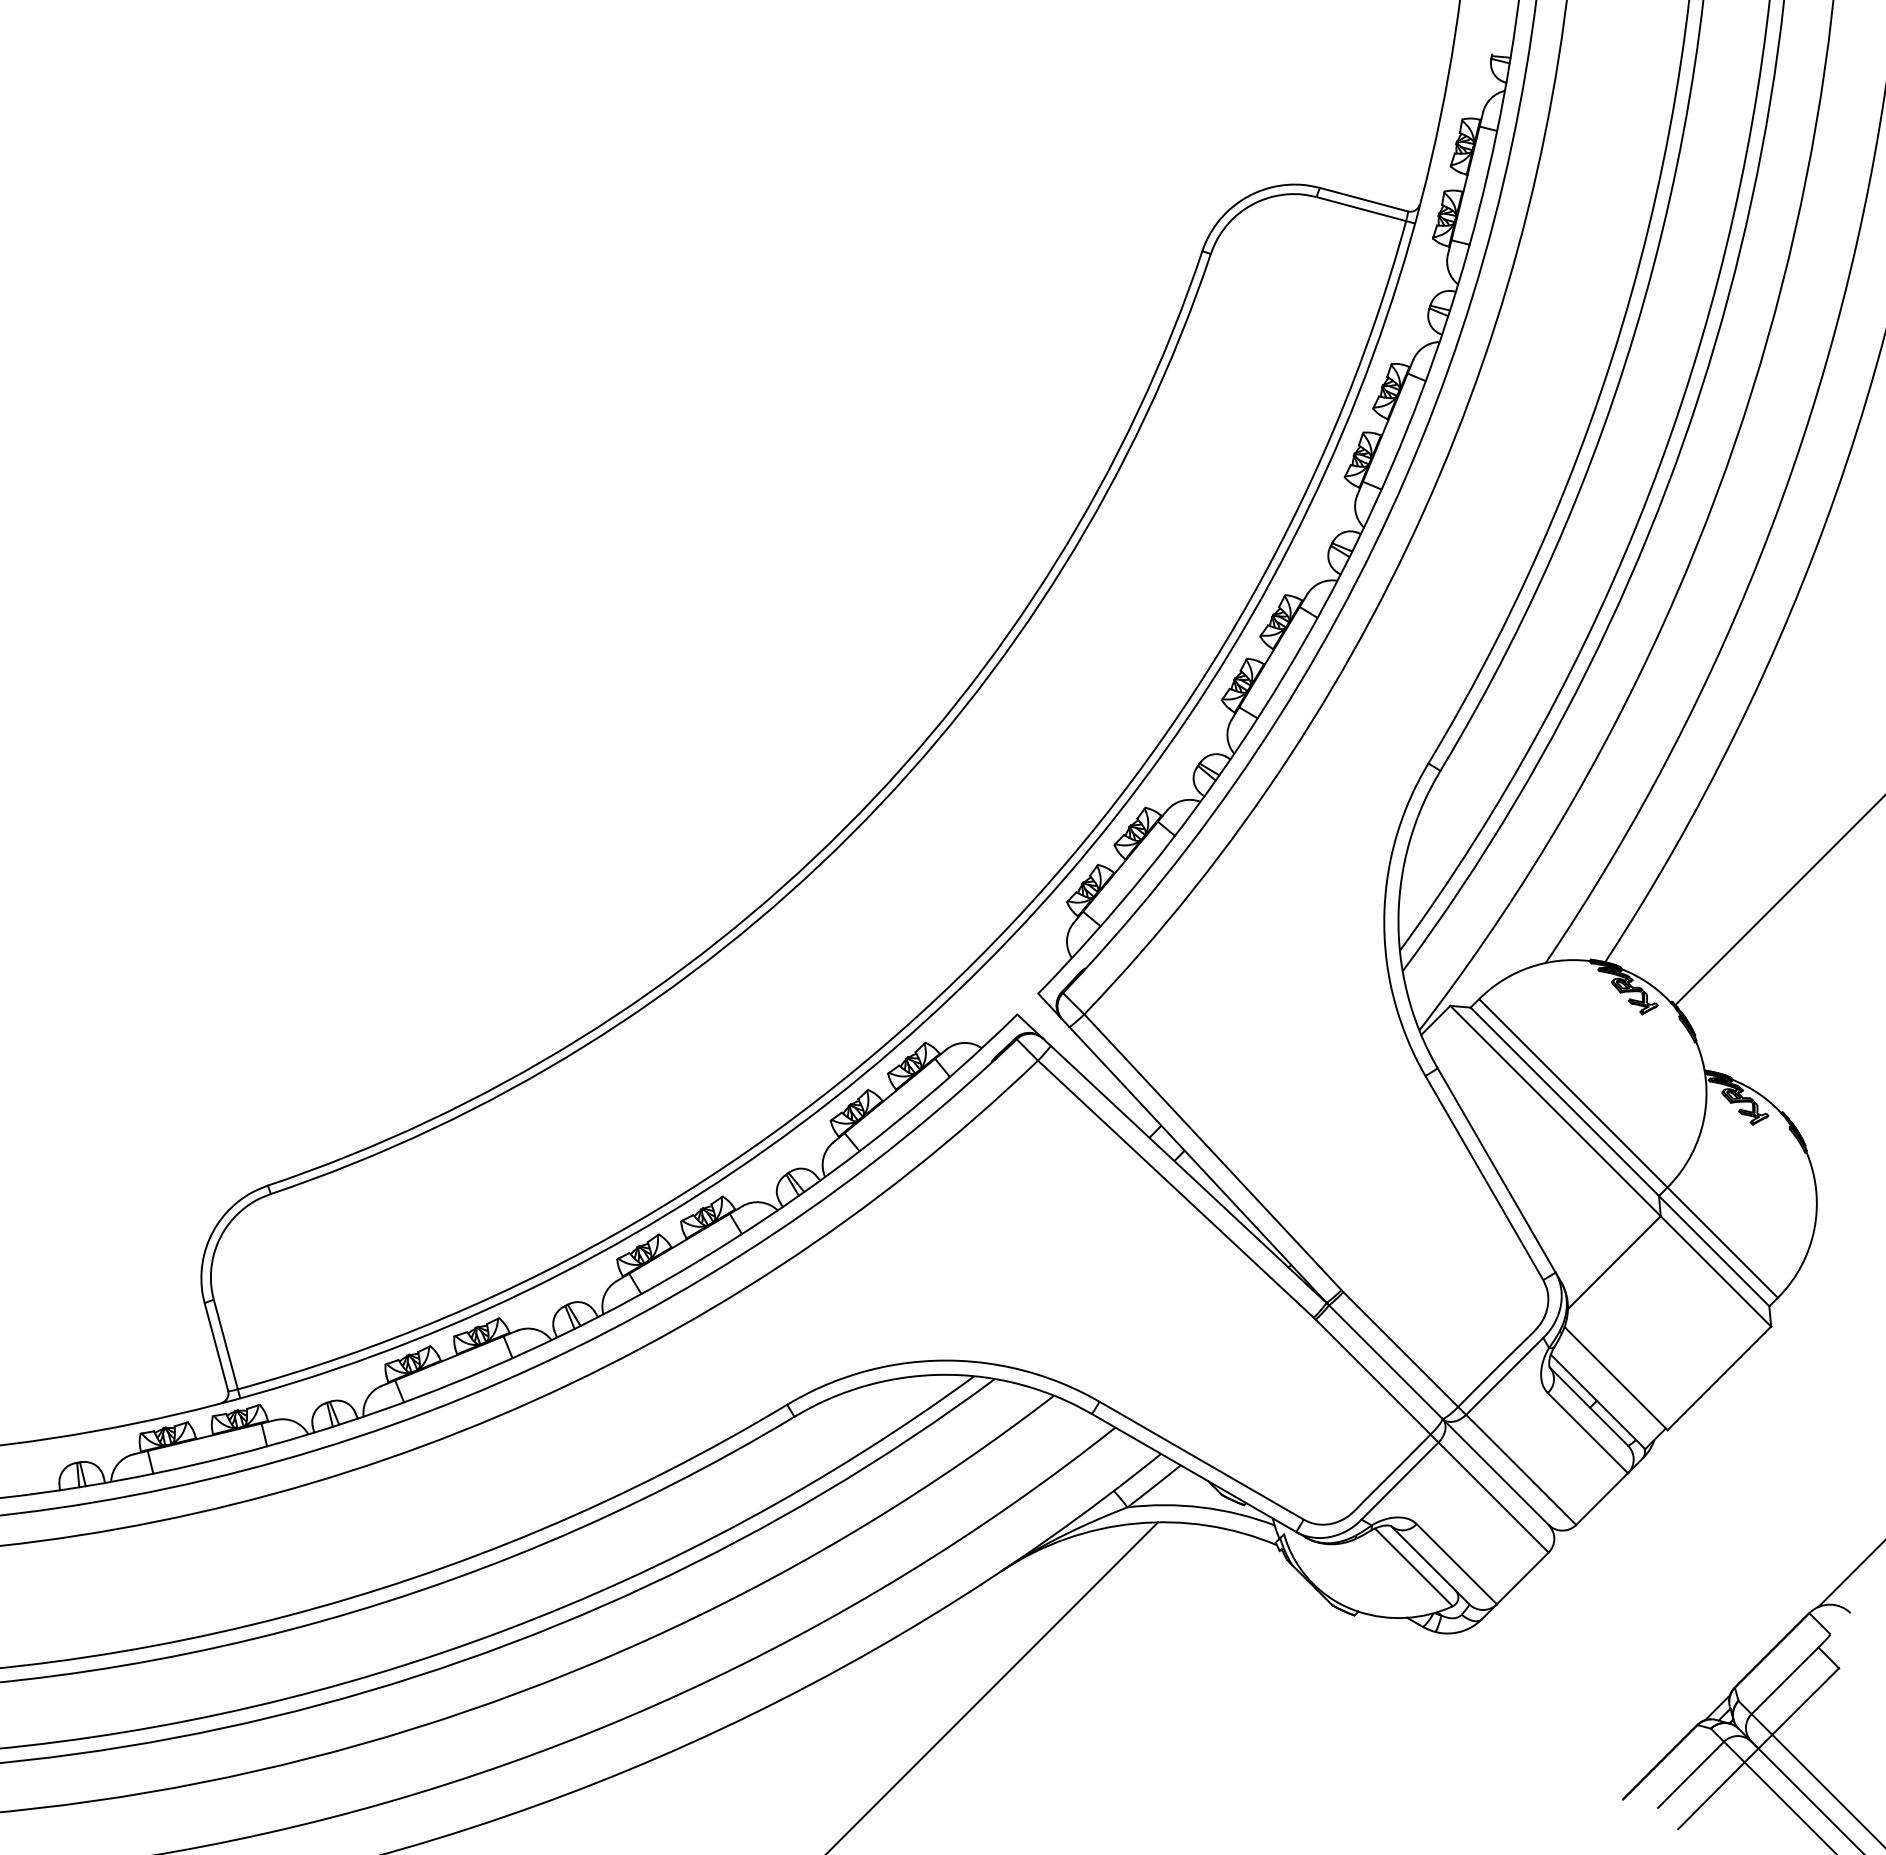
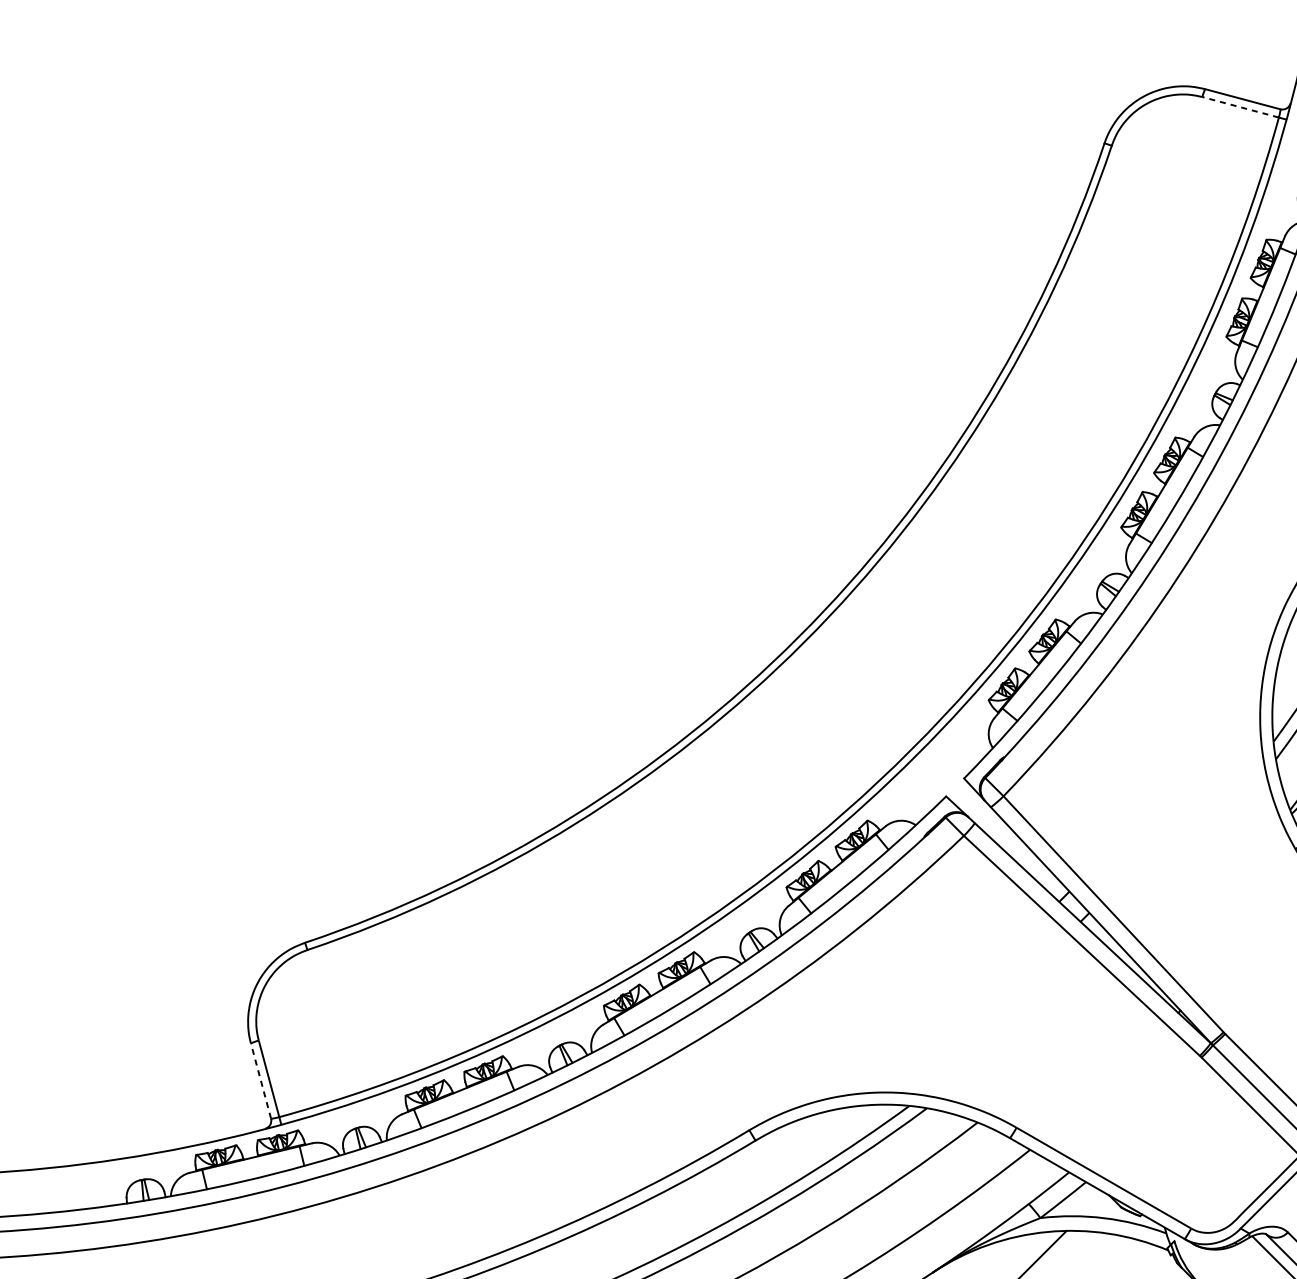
line: (1361, 209) -> (1240, 107), solid -> dashed
line: (216, 1346) -> (261, 1080), solid -> dashed

